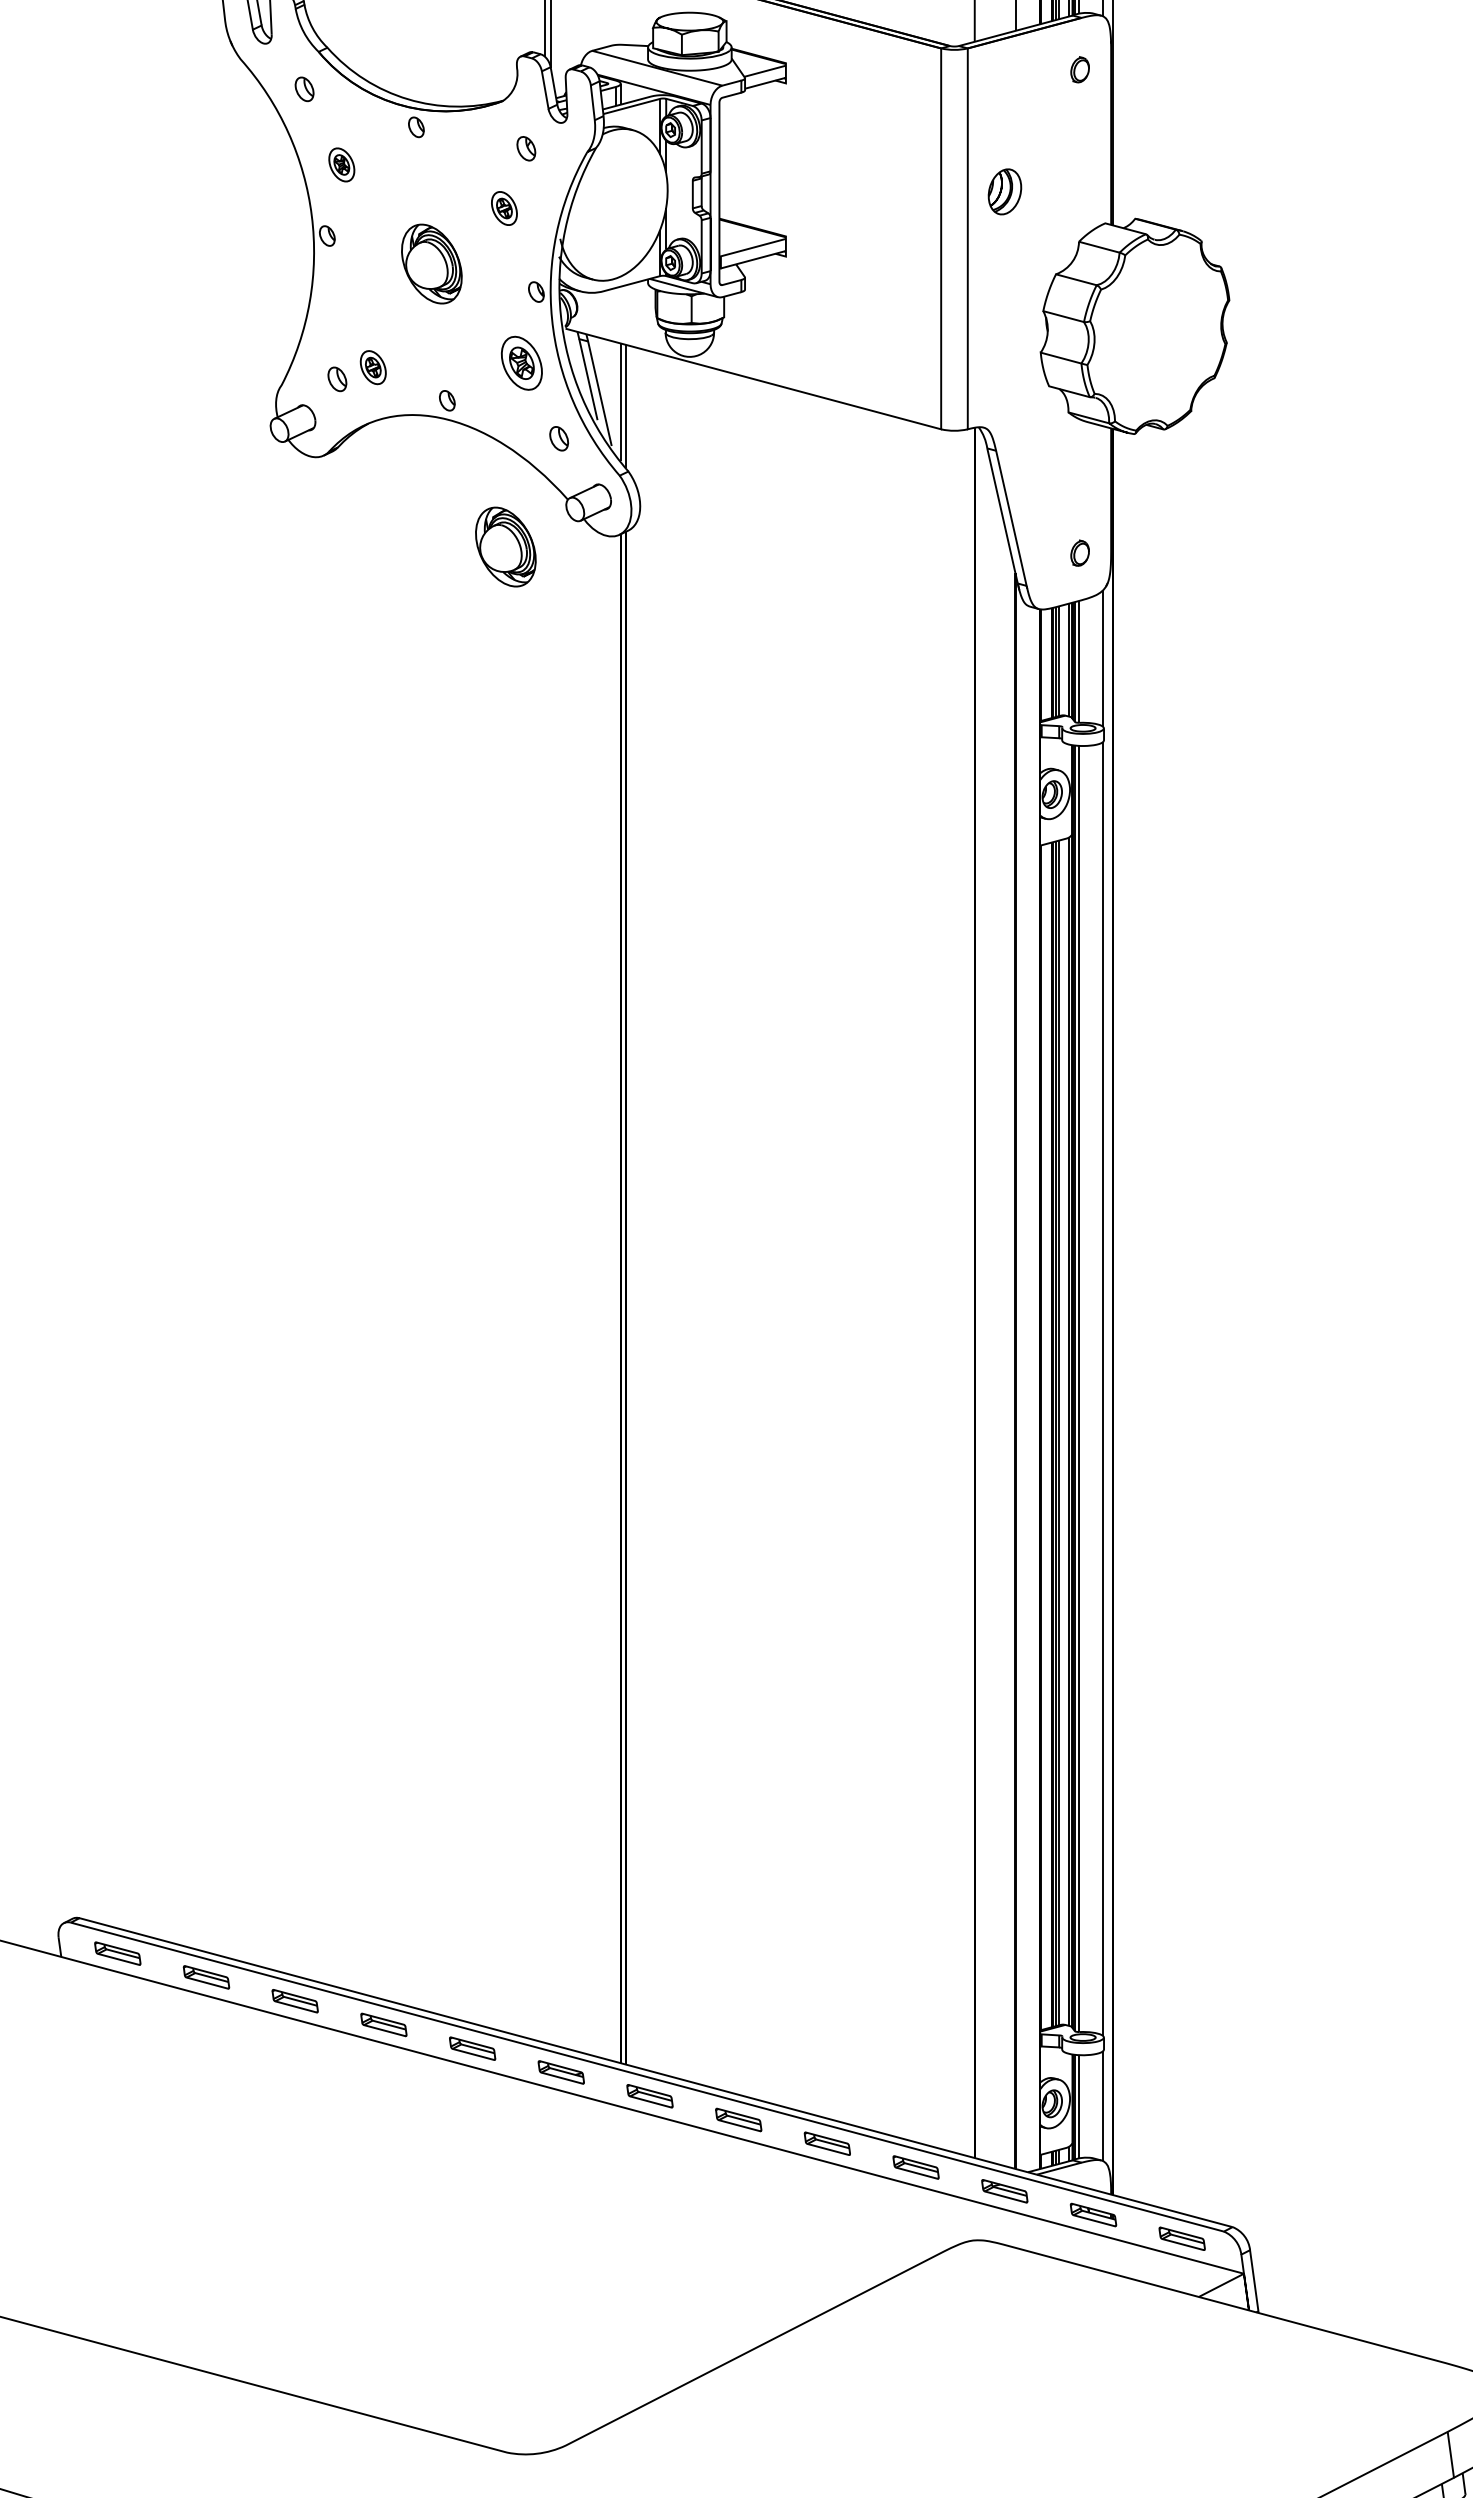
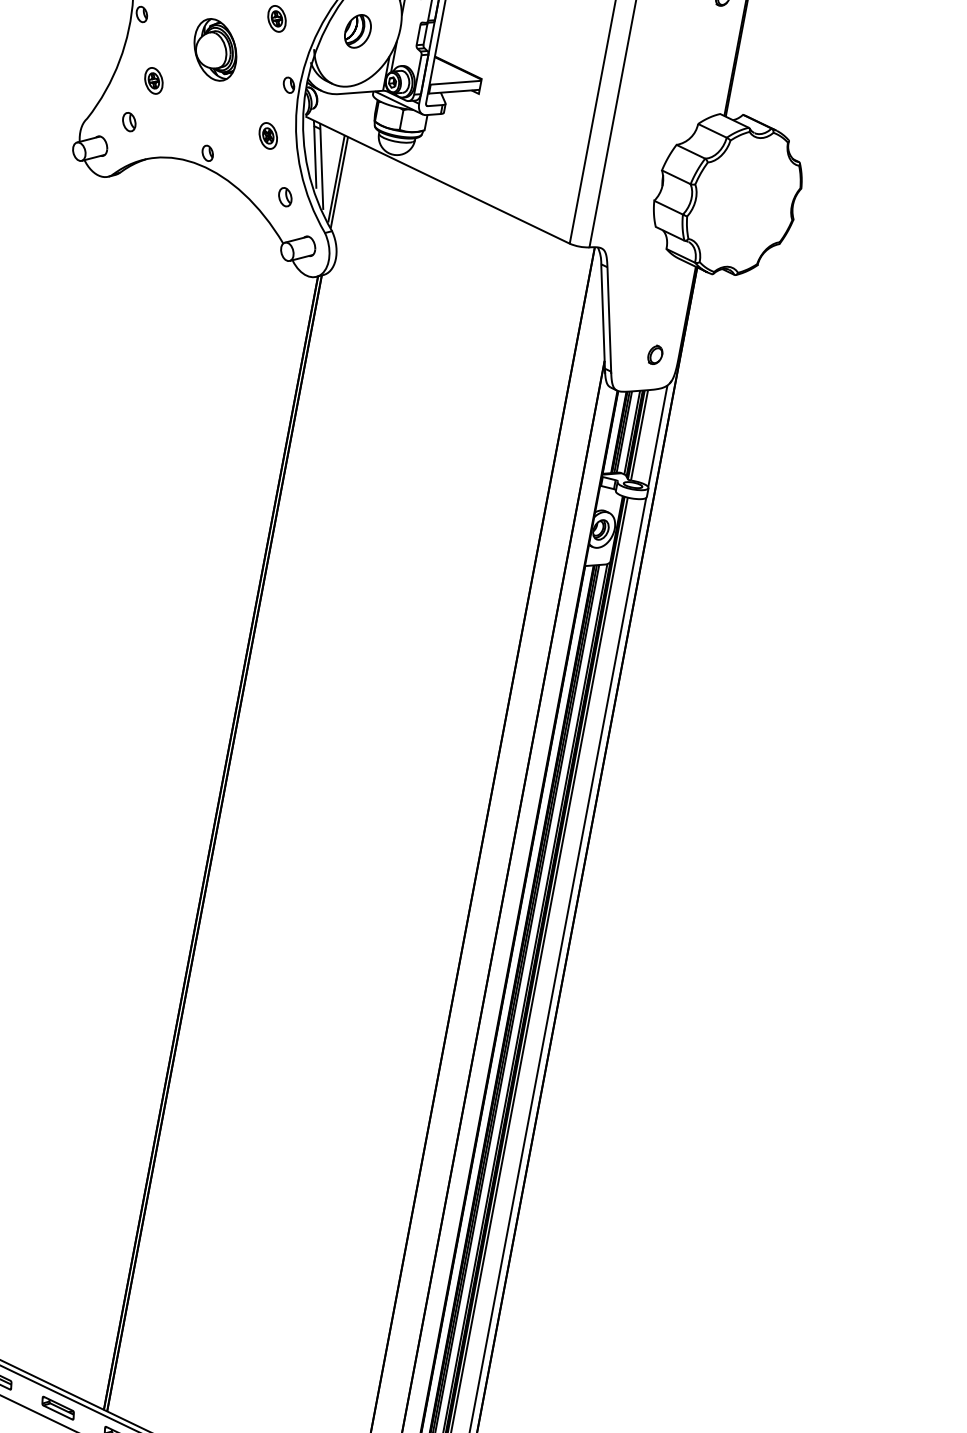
part: (1004, 191) -> (357, 31), moved
part: (521, 362) -> (268, 135), size x0.62
part: (372, 367) -> (153, 80), moved
part: (505, 546) -> (230, 269), removed

